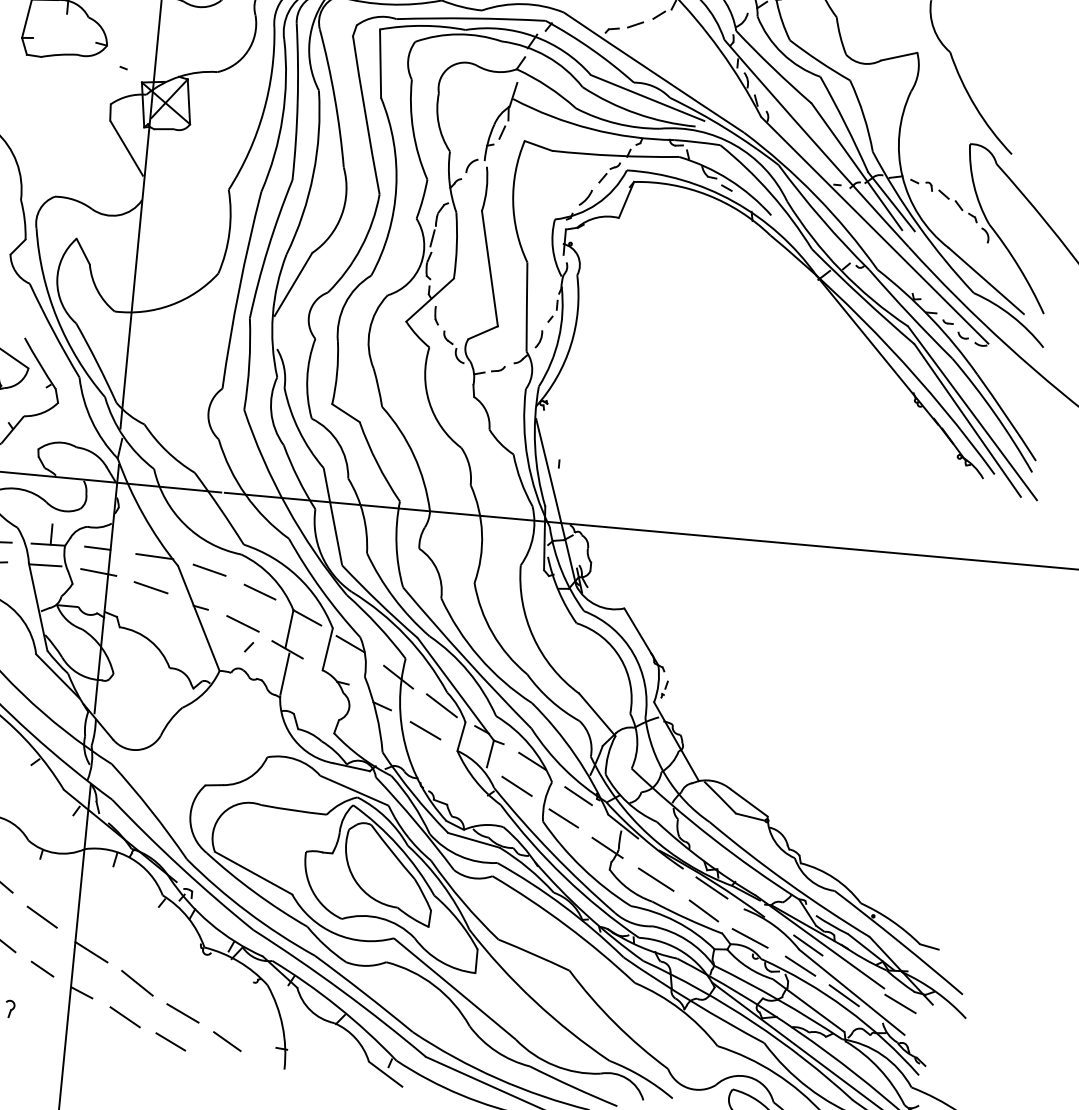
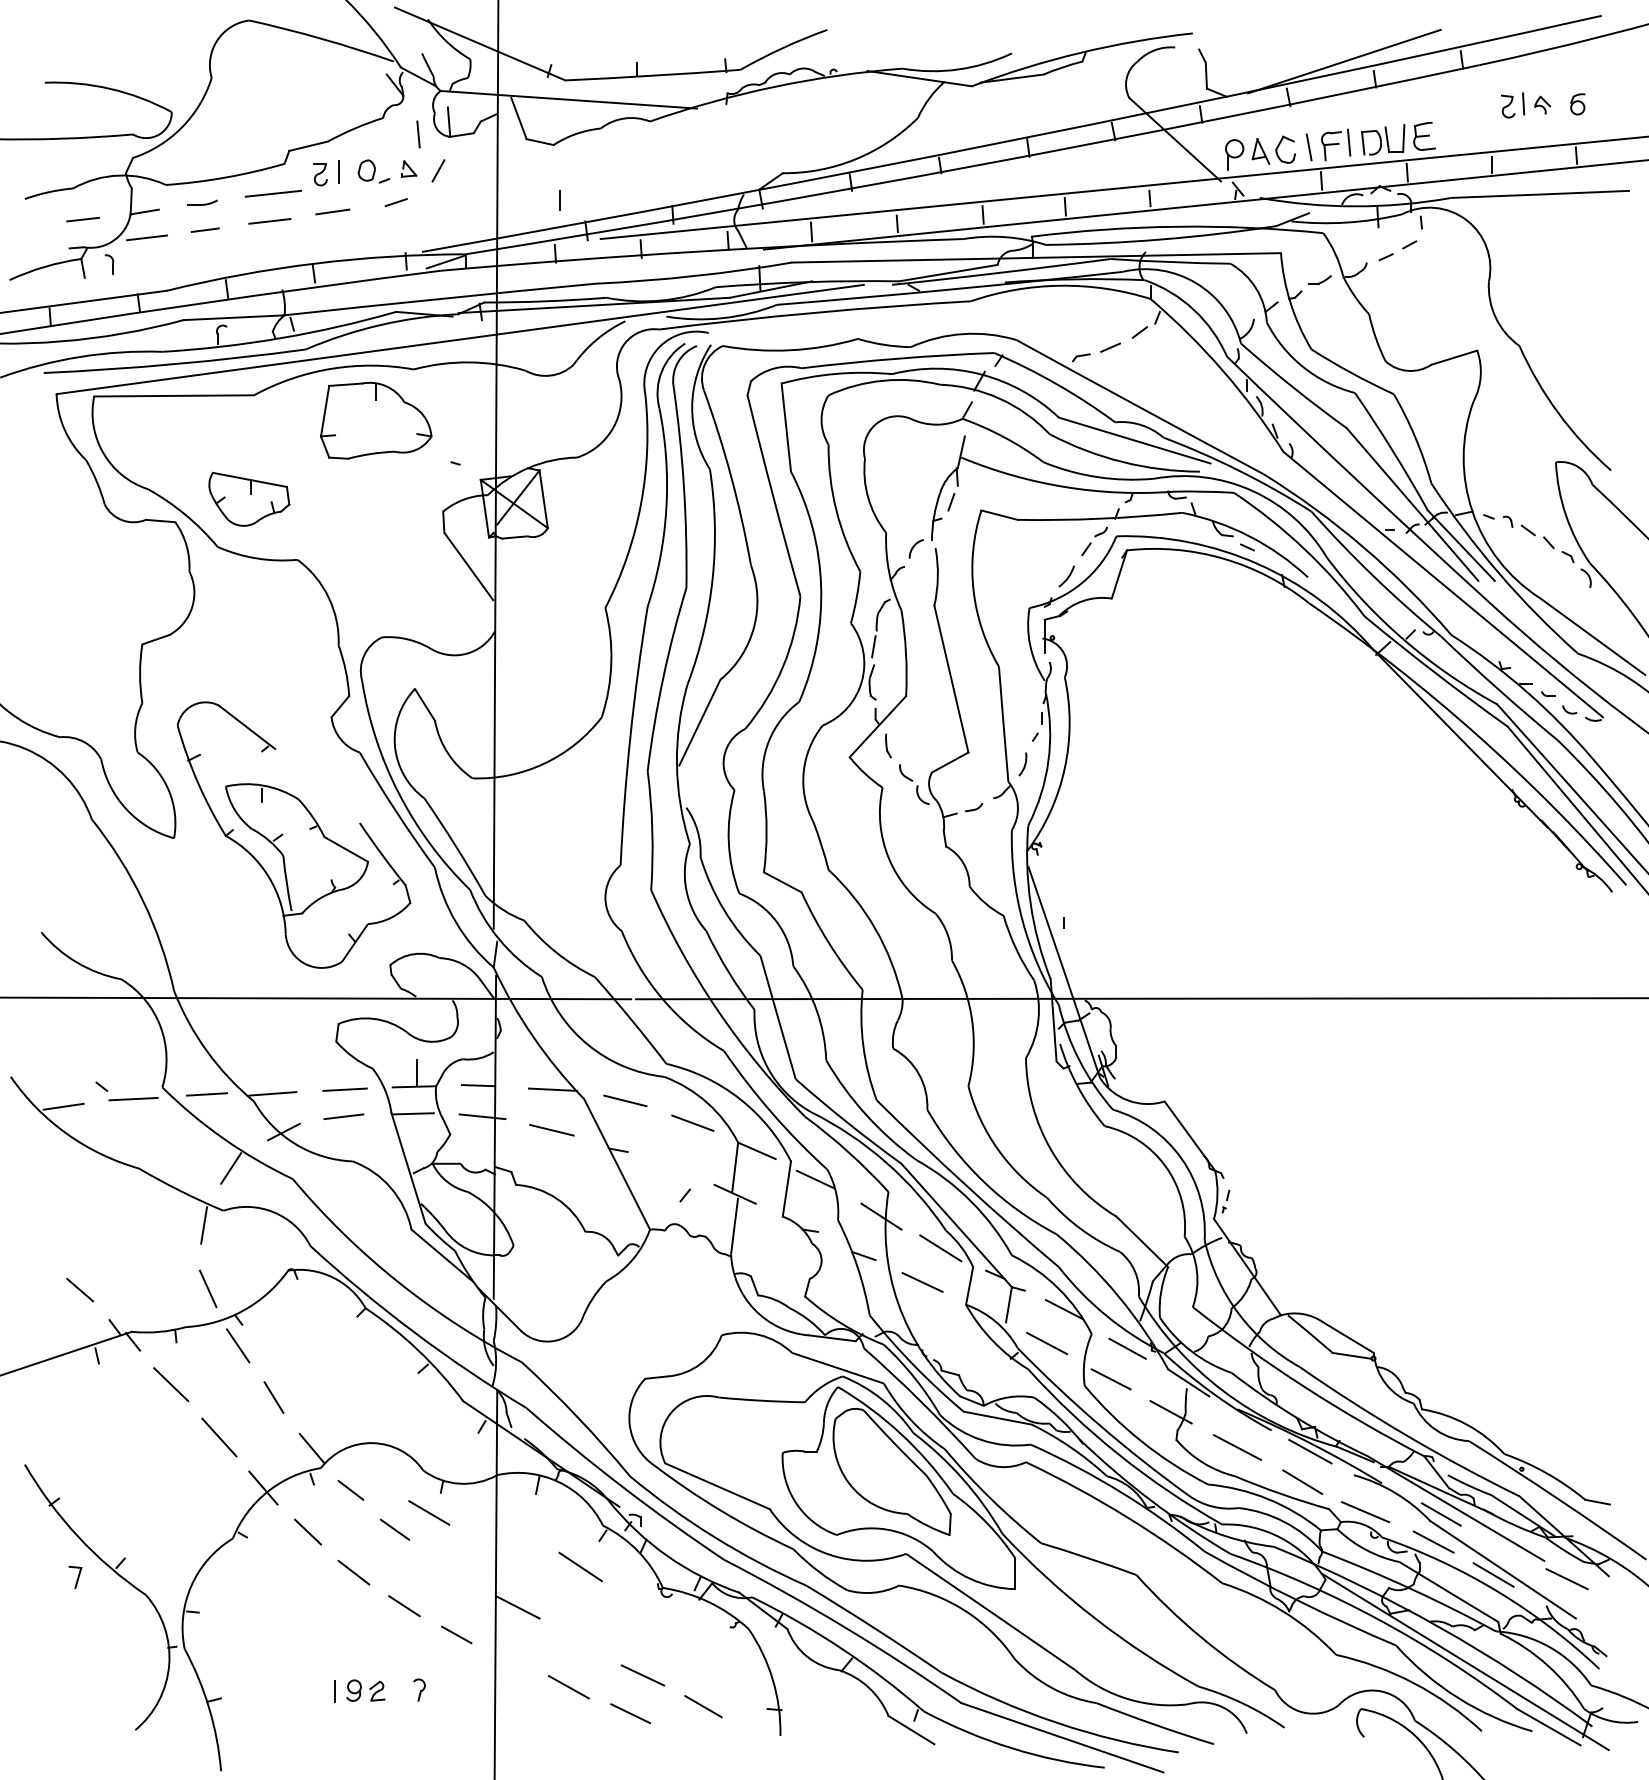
line: (242, 623) -> (674, 1165), removed
line: (42, 916) -> (429, 1512), moved
line: (137, 982) -> (580, 1566), moved
line: (82, 992) -> (510, 1660), removed

